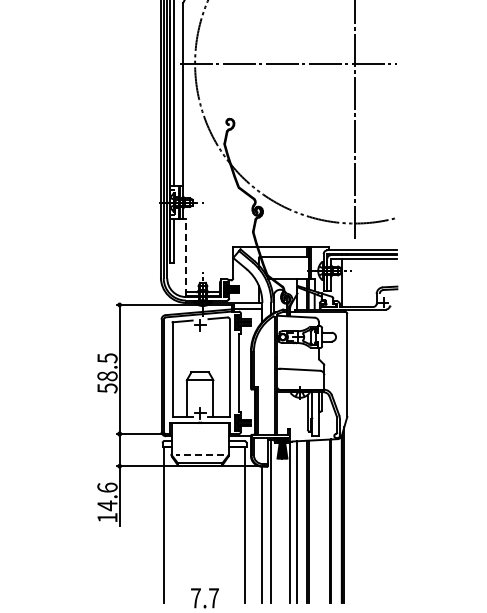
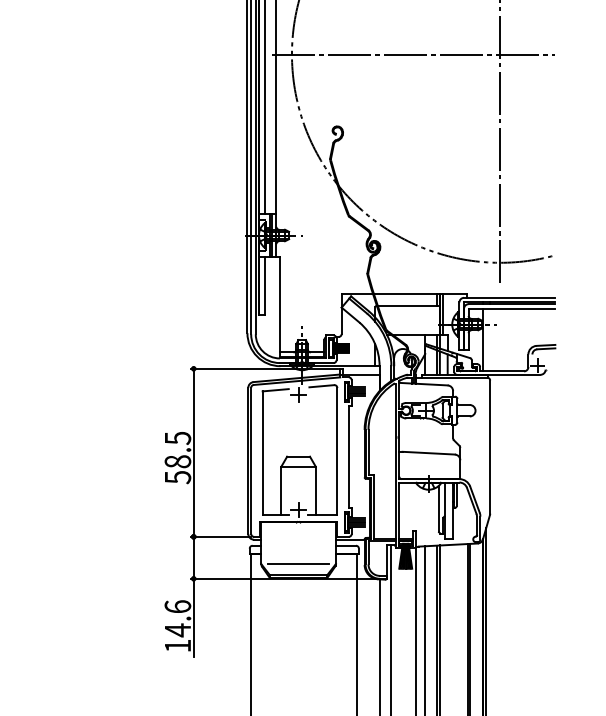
line: (185, 257) -> (279, 307), dashed -> solid
line: (200, 454) -> (299, 563), dashed -> solid

